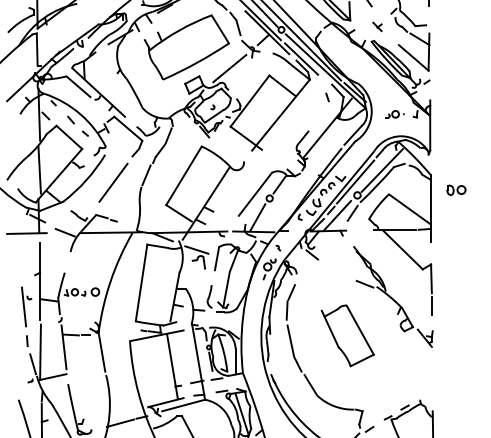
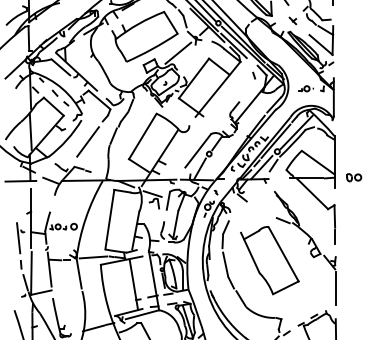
part: (456, 190) -> (354, 177), moved
line: (120, 331) -> (93, 257), added
part: (347, 335) -> (269, 260), size x1.43
line: (432, 371) -> (335, 288), added

